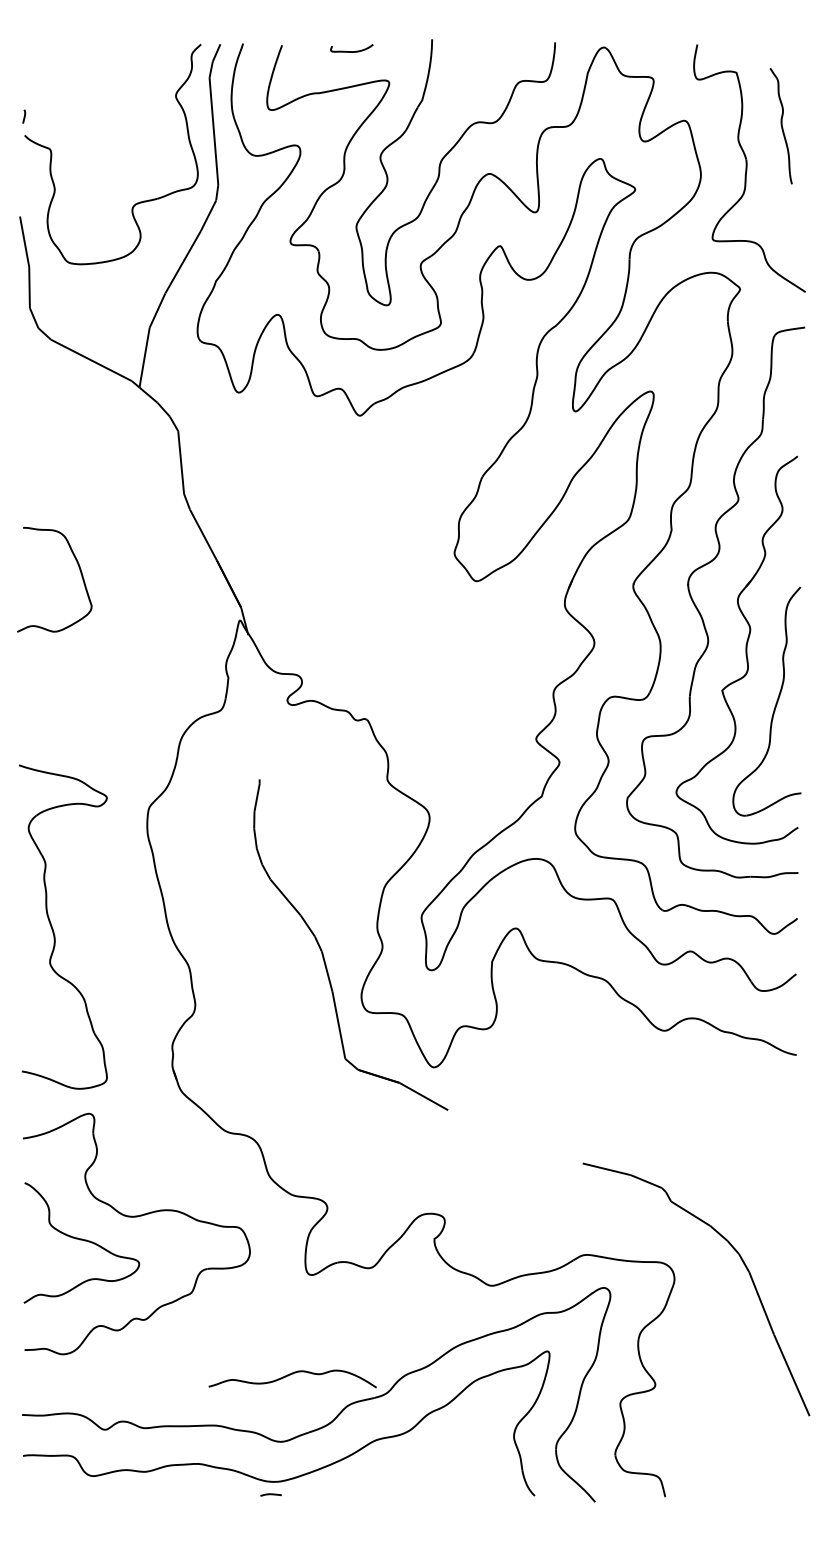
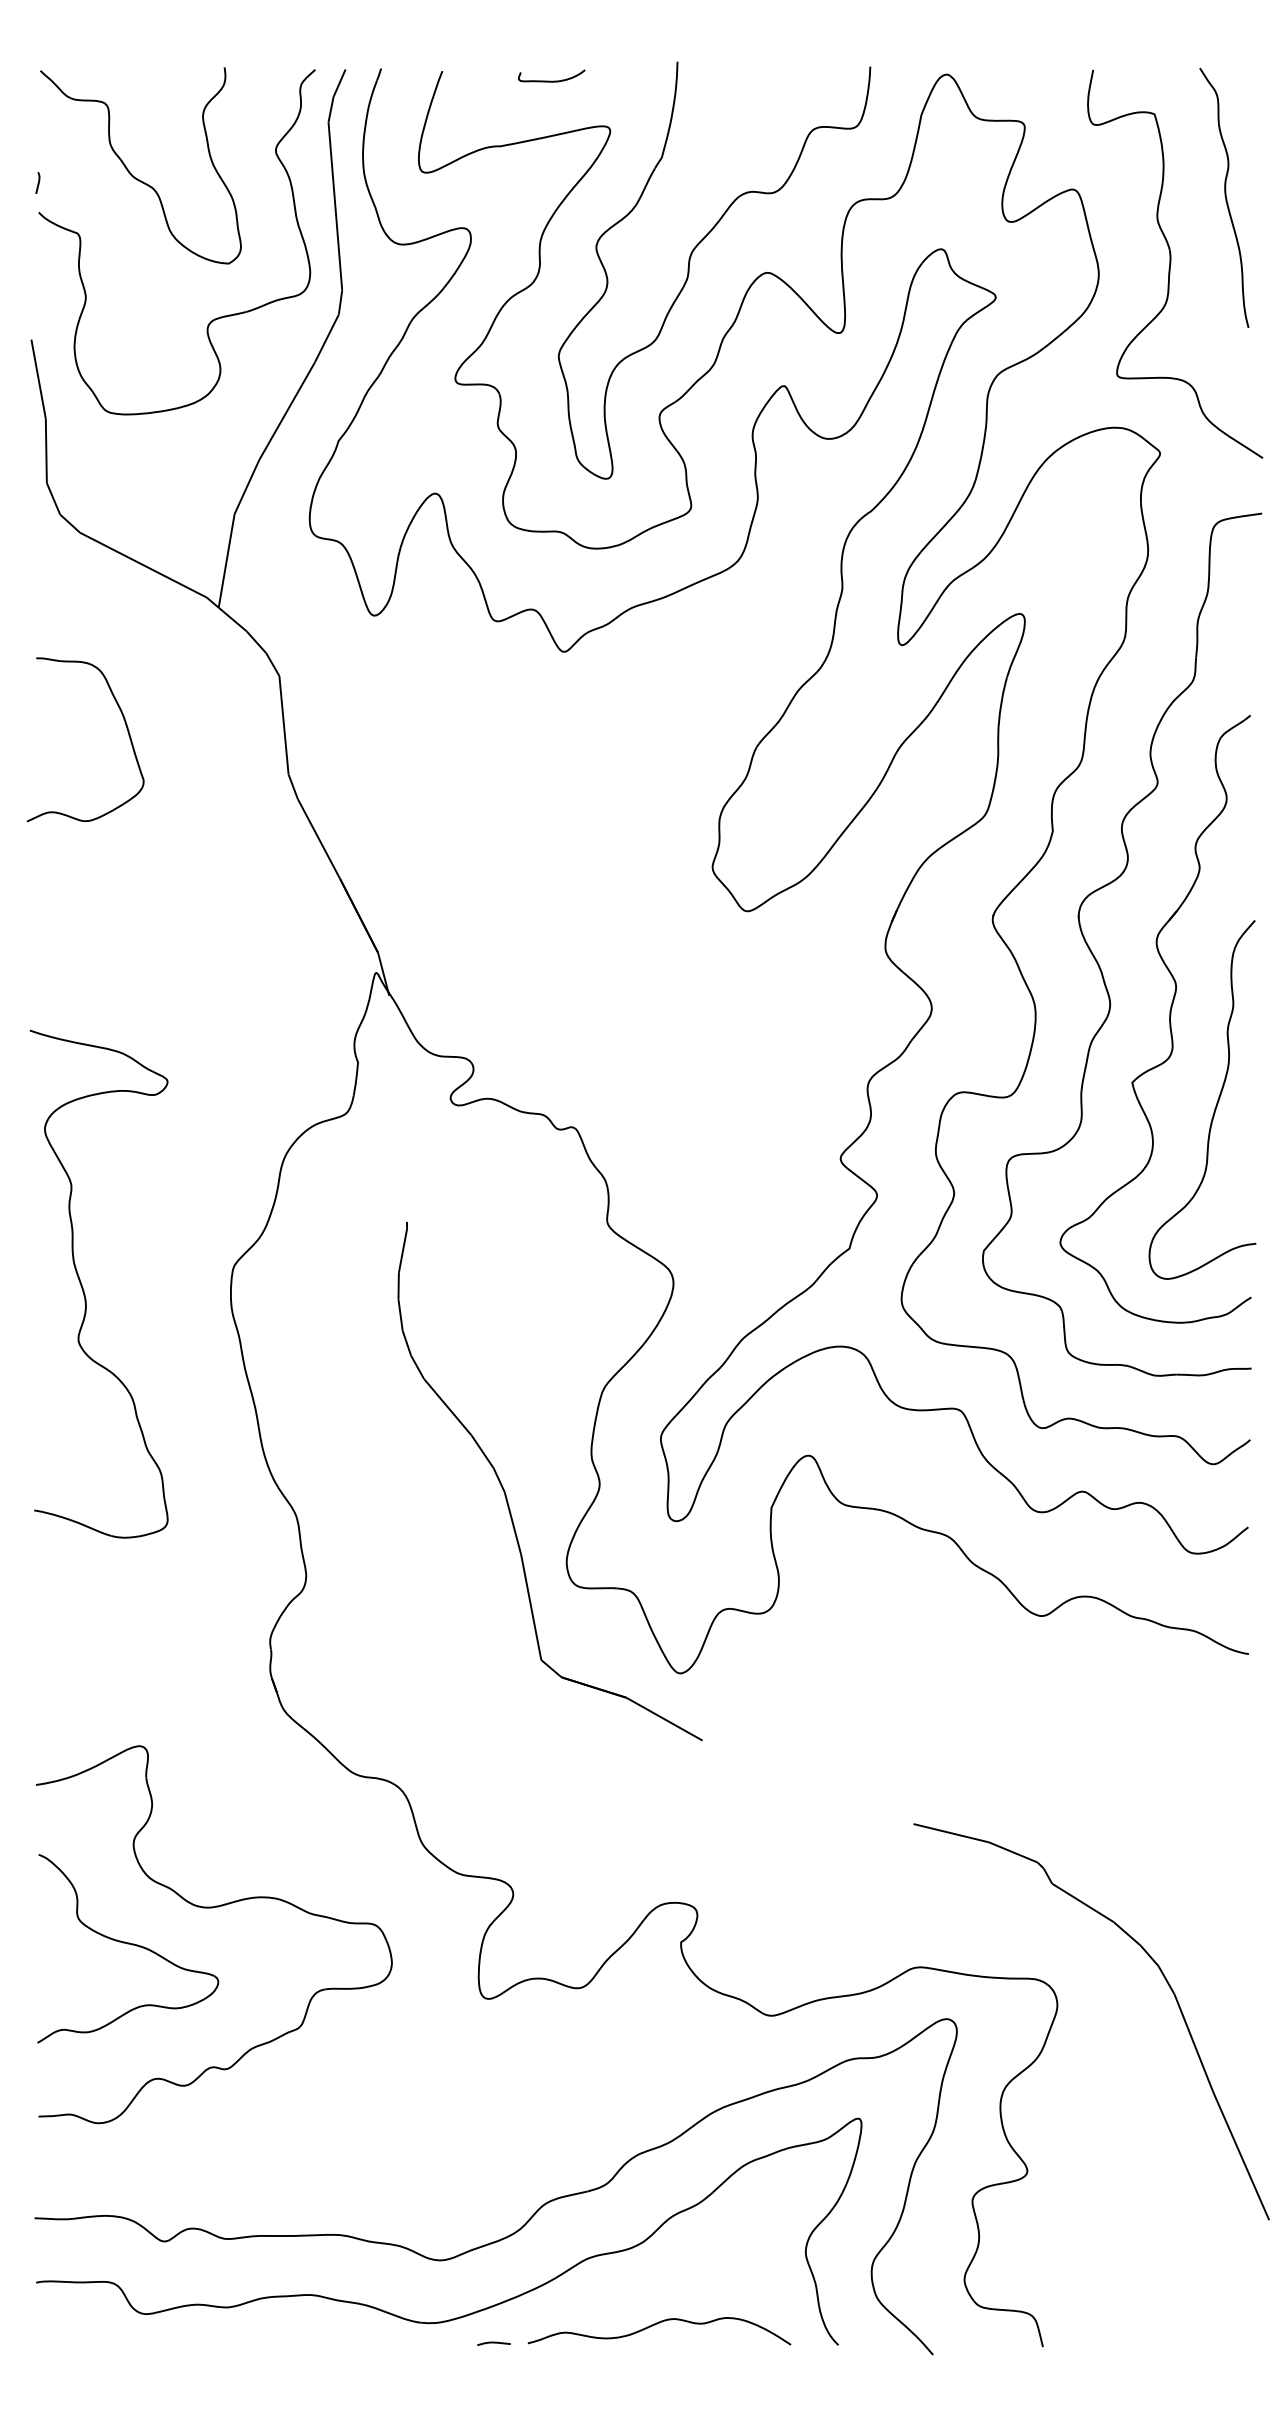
part: (84, 110) -> (132, 173), added
part: (781, 126) -> (1225, 198), size x1.43
curve: (79, 570) -> (124, 725), moved
part: (53, 928) -> (83, 1286), moved
curve: (290, 1375) -> (656, 2325), moved
line: (270, 1494) -> (493, 2342), moved

